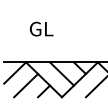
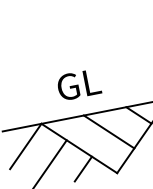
text: (41, 28) -> (78, 83), moved

